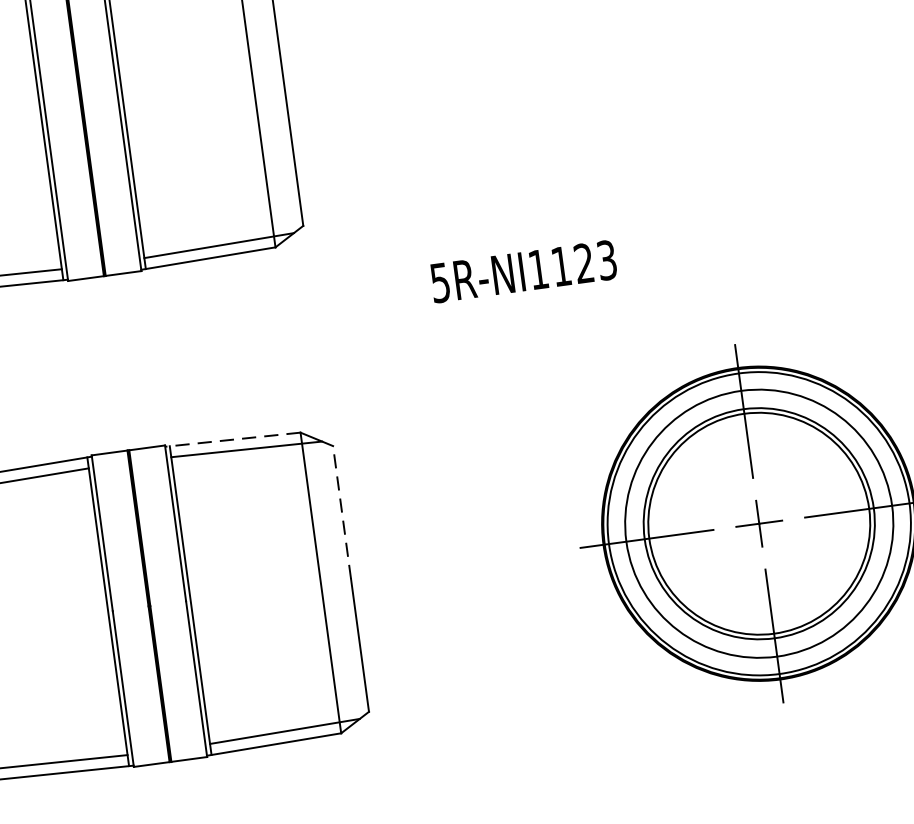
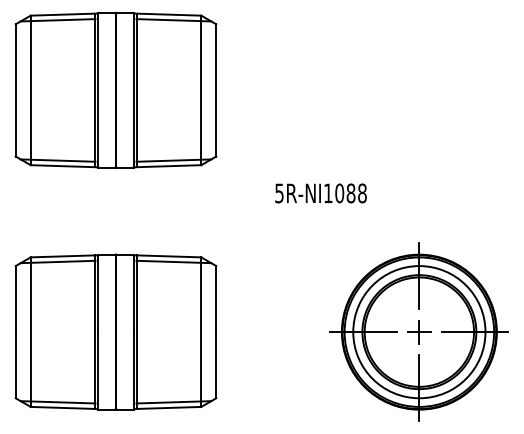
text: (583, 263) -> (350, 193), 5R-NI1123 -> 5R-NI1088
line: (232, 440) -> (167, 256), dashed -> solid
line: (342, 511) -> (216, 298), dashed -> solid

